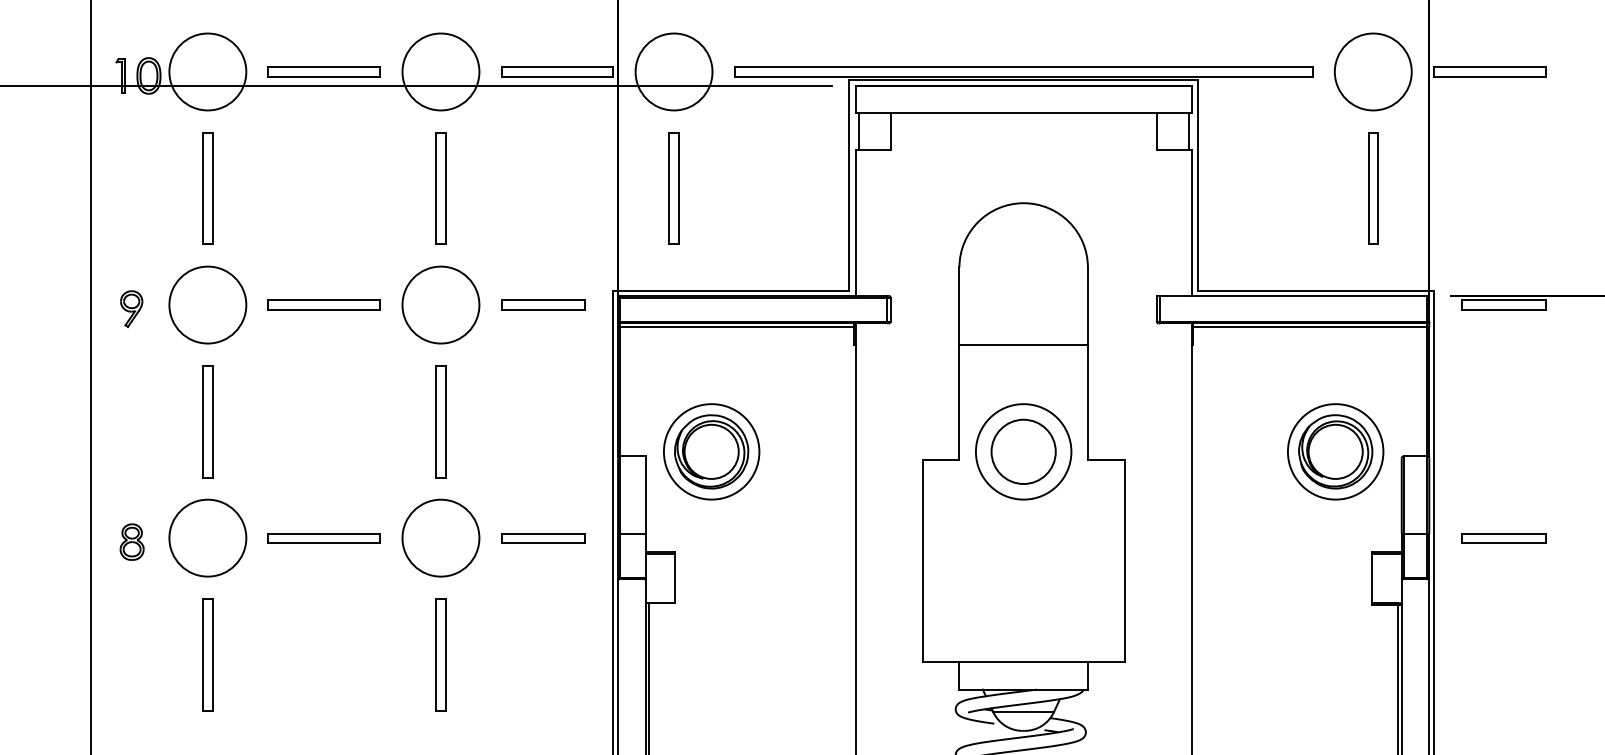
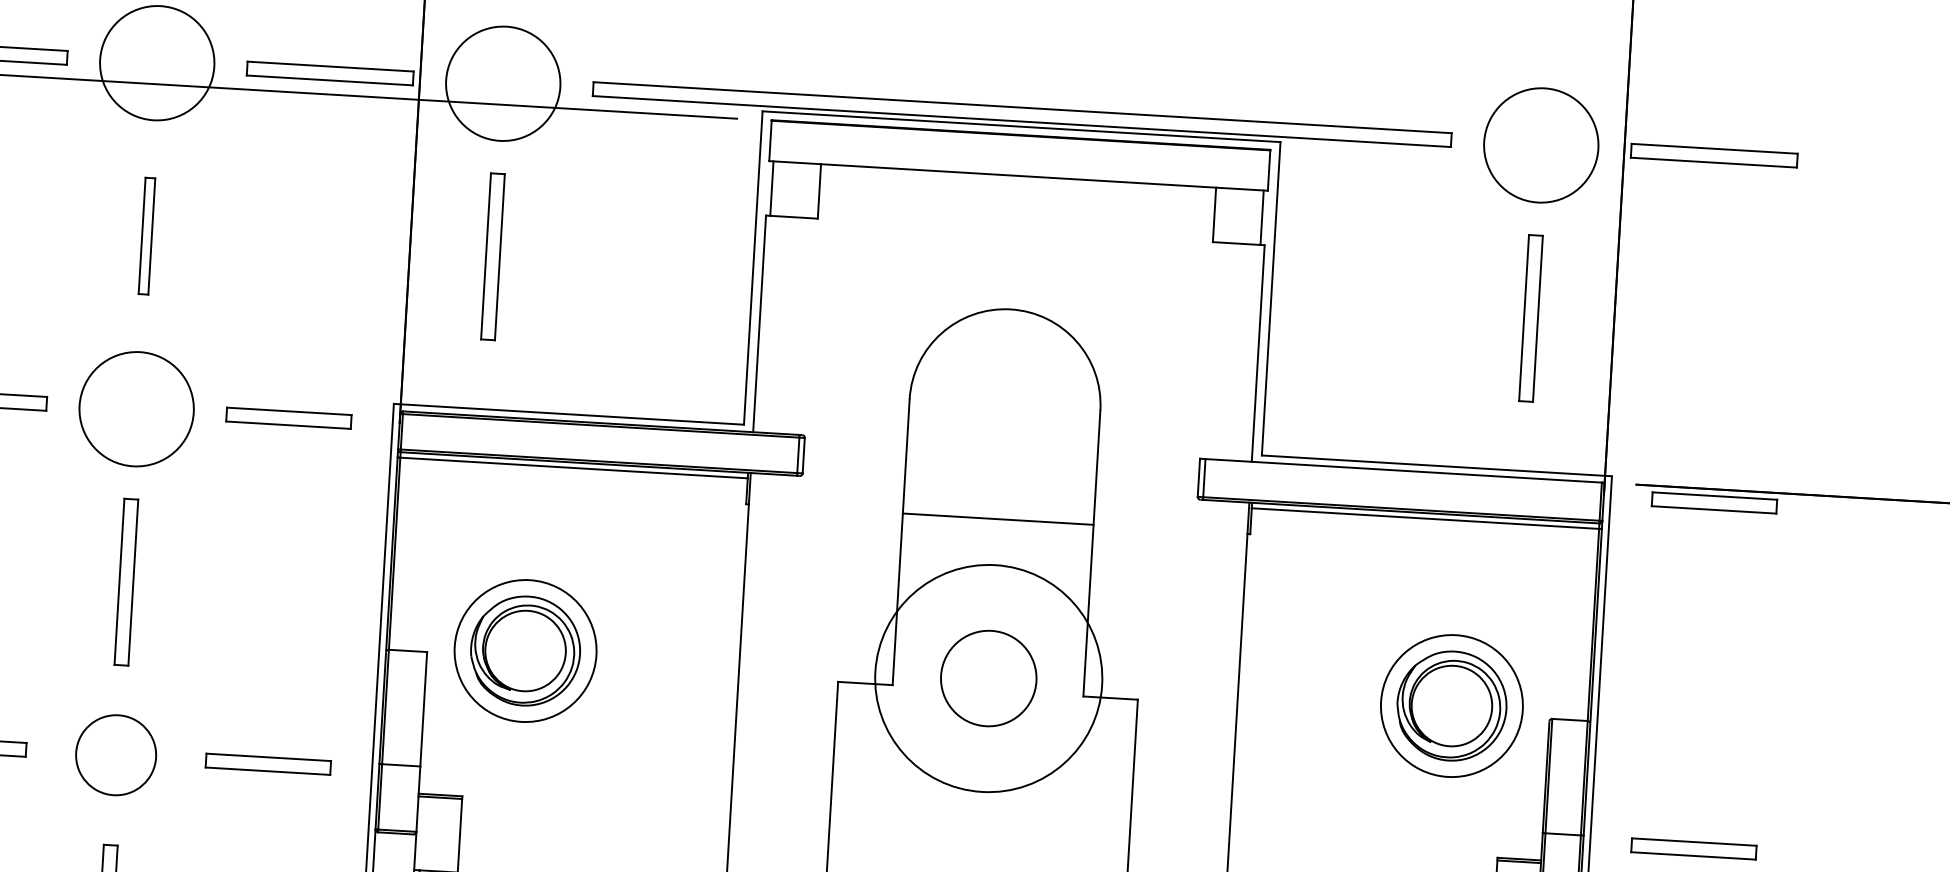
part: (440, 188) -> (146, 236), size x0.7
circle: (1023, 451) -> (988, 677), size x1.6
circle: (440, 537) -> (115, 754), size x0.7

